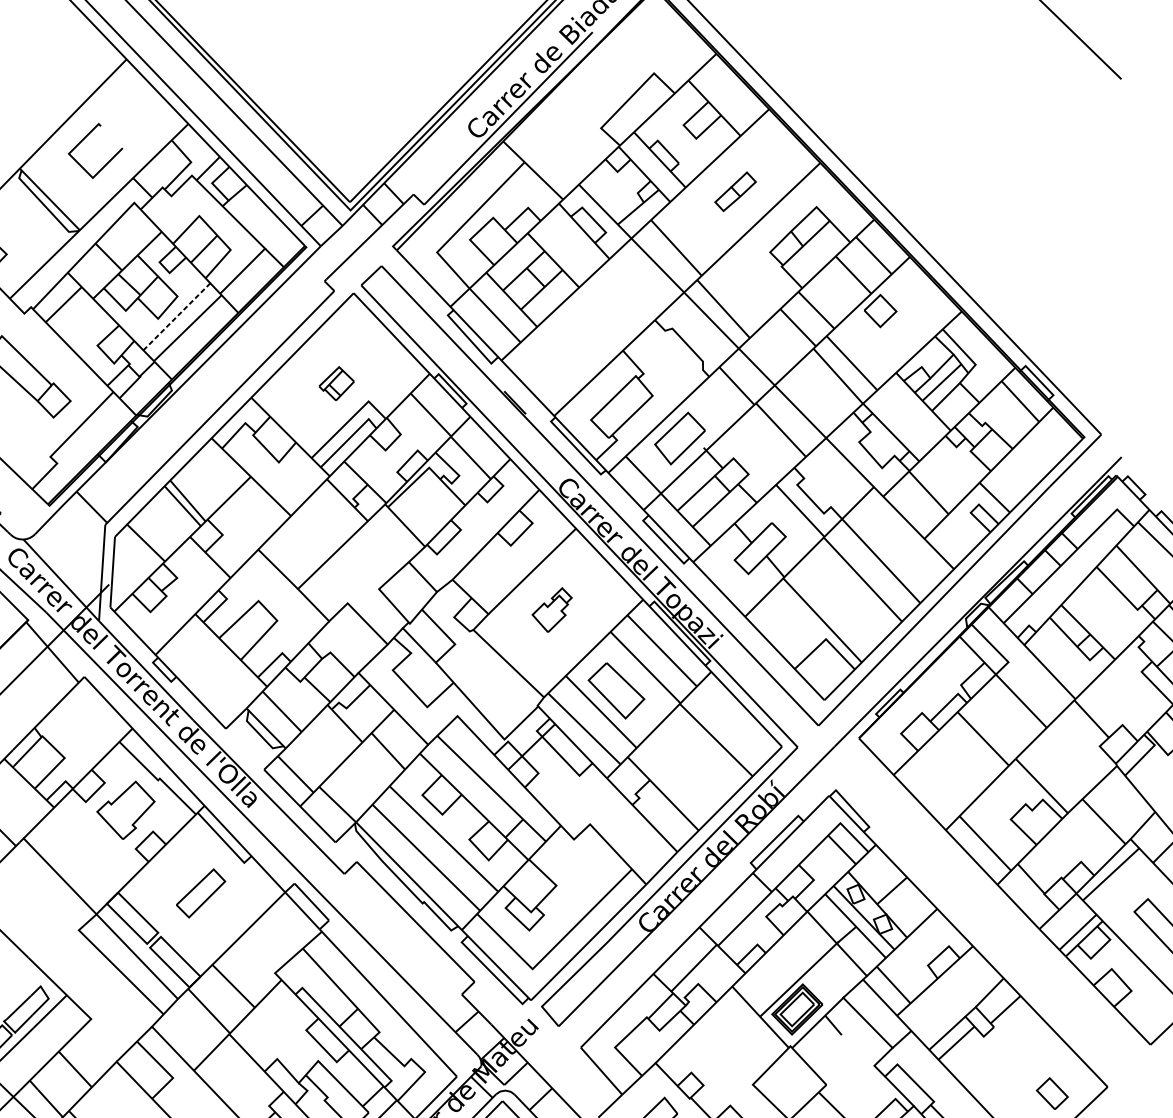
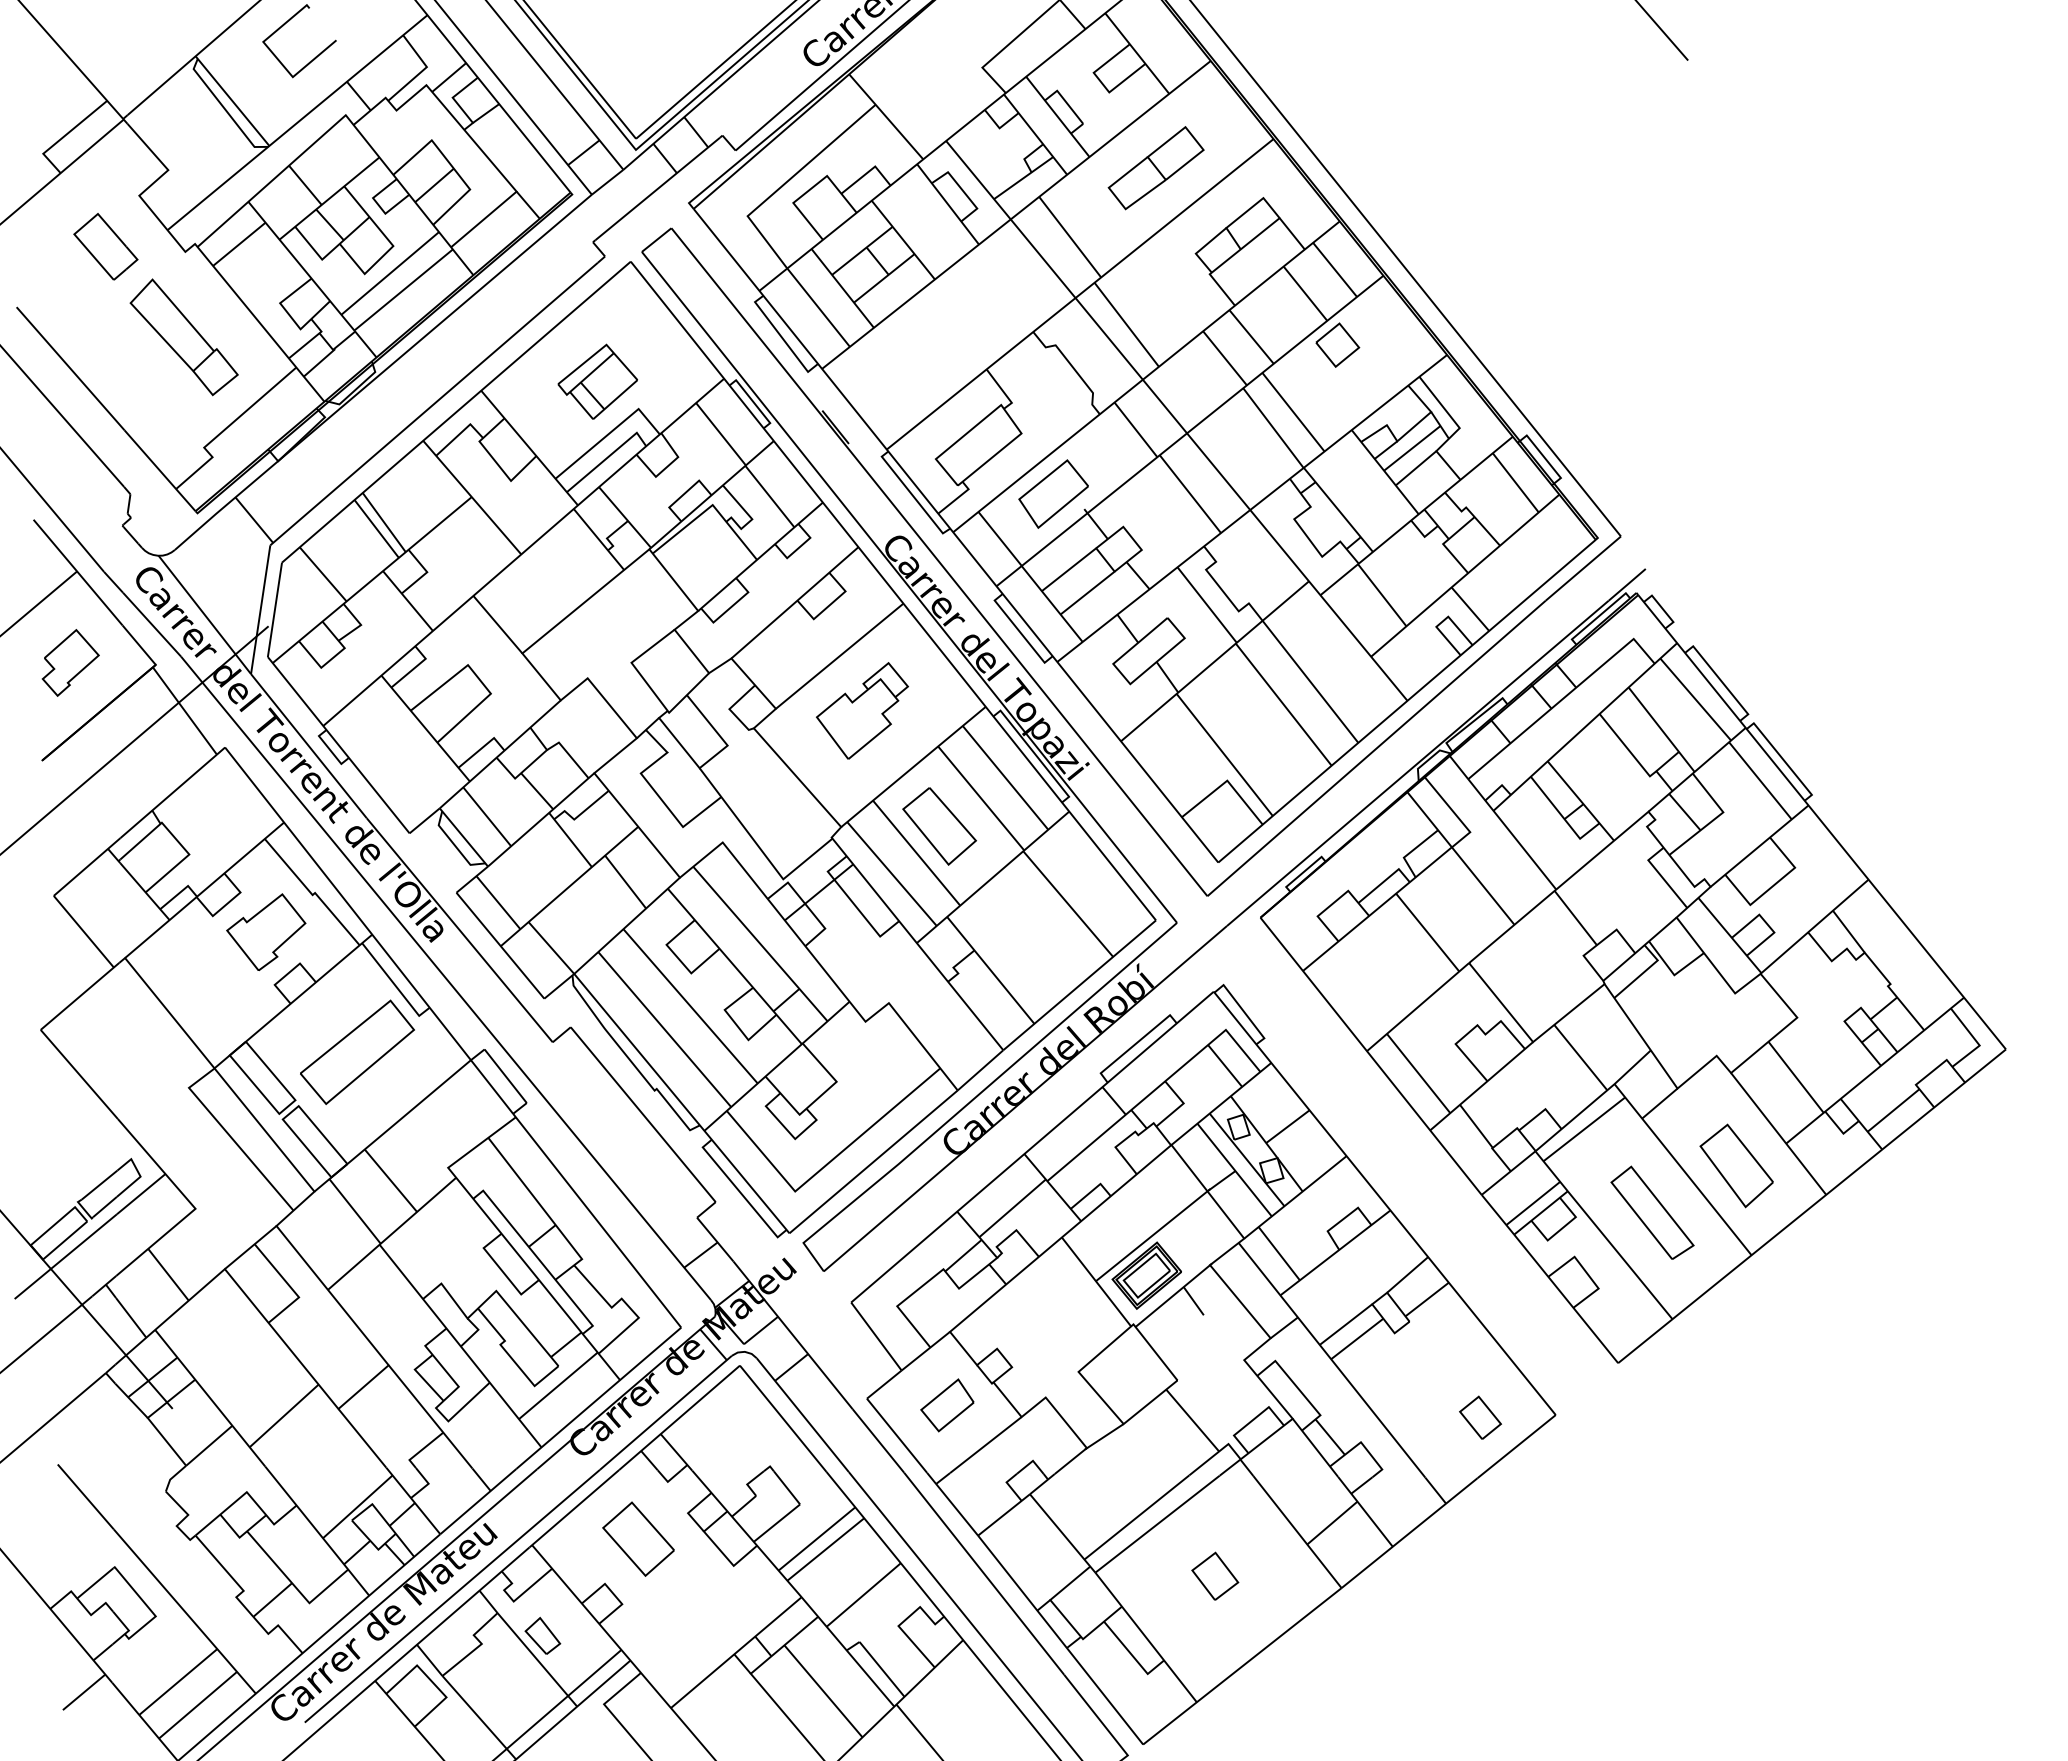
part: (735, 191) -> (1155, 168), size x1.67
line: (176, 316) -> (389, 273), dashed -> solid
part: (336, 383) -> (597, 381), size x1.67
part: (552, 610) -> (862, 710), size x1.67
part: (200, 892) -> (357, 1051), size x1.67

